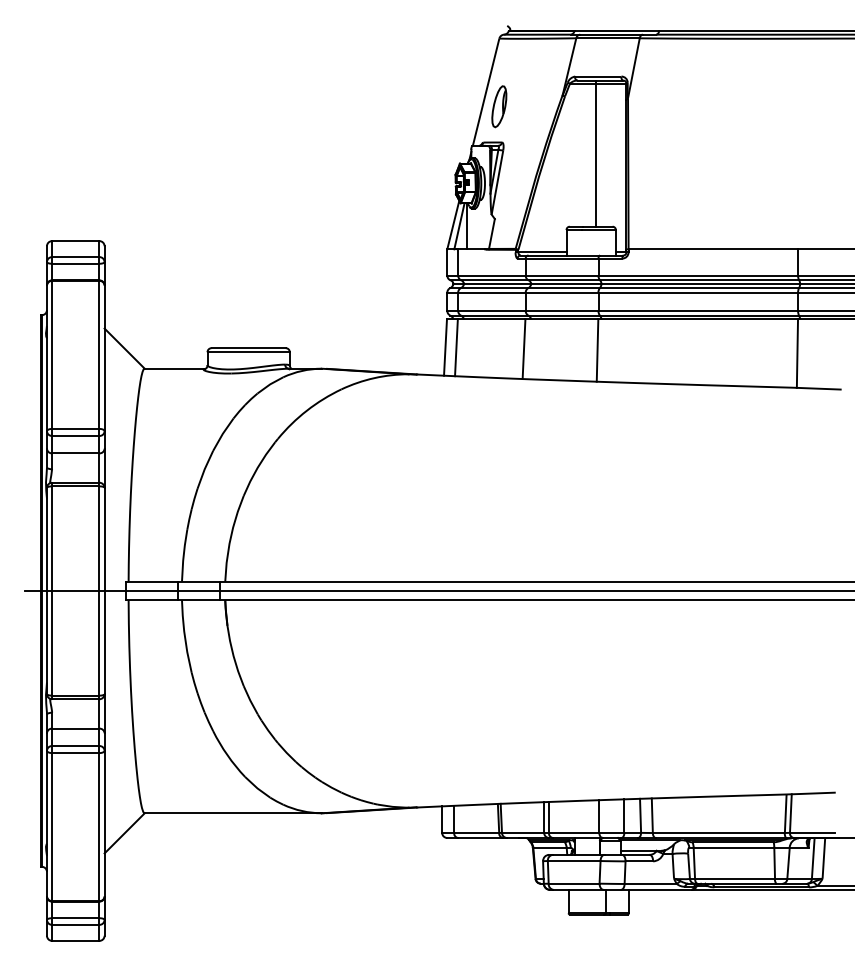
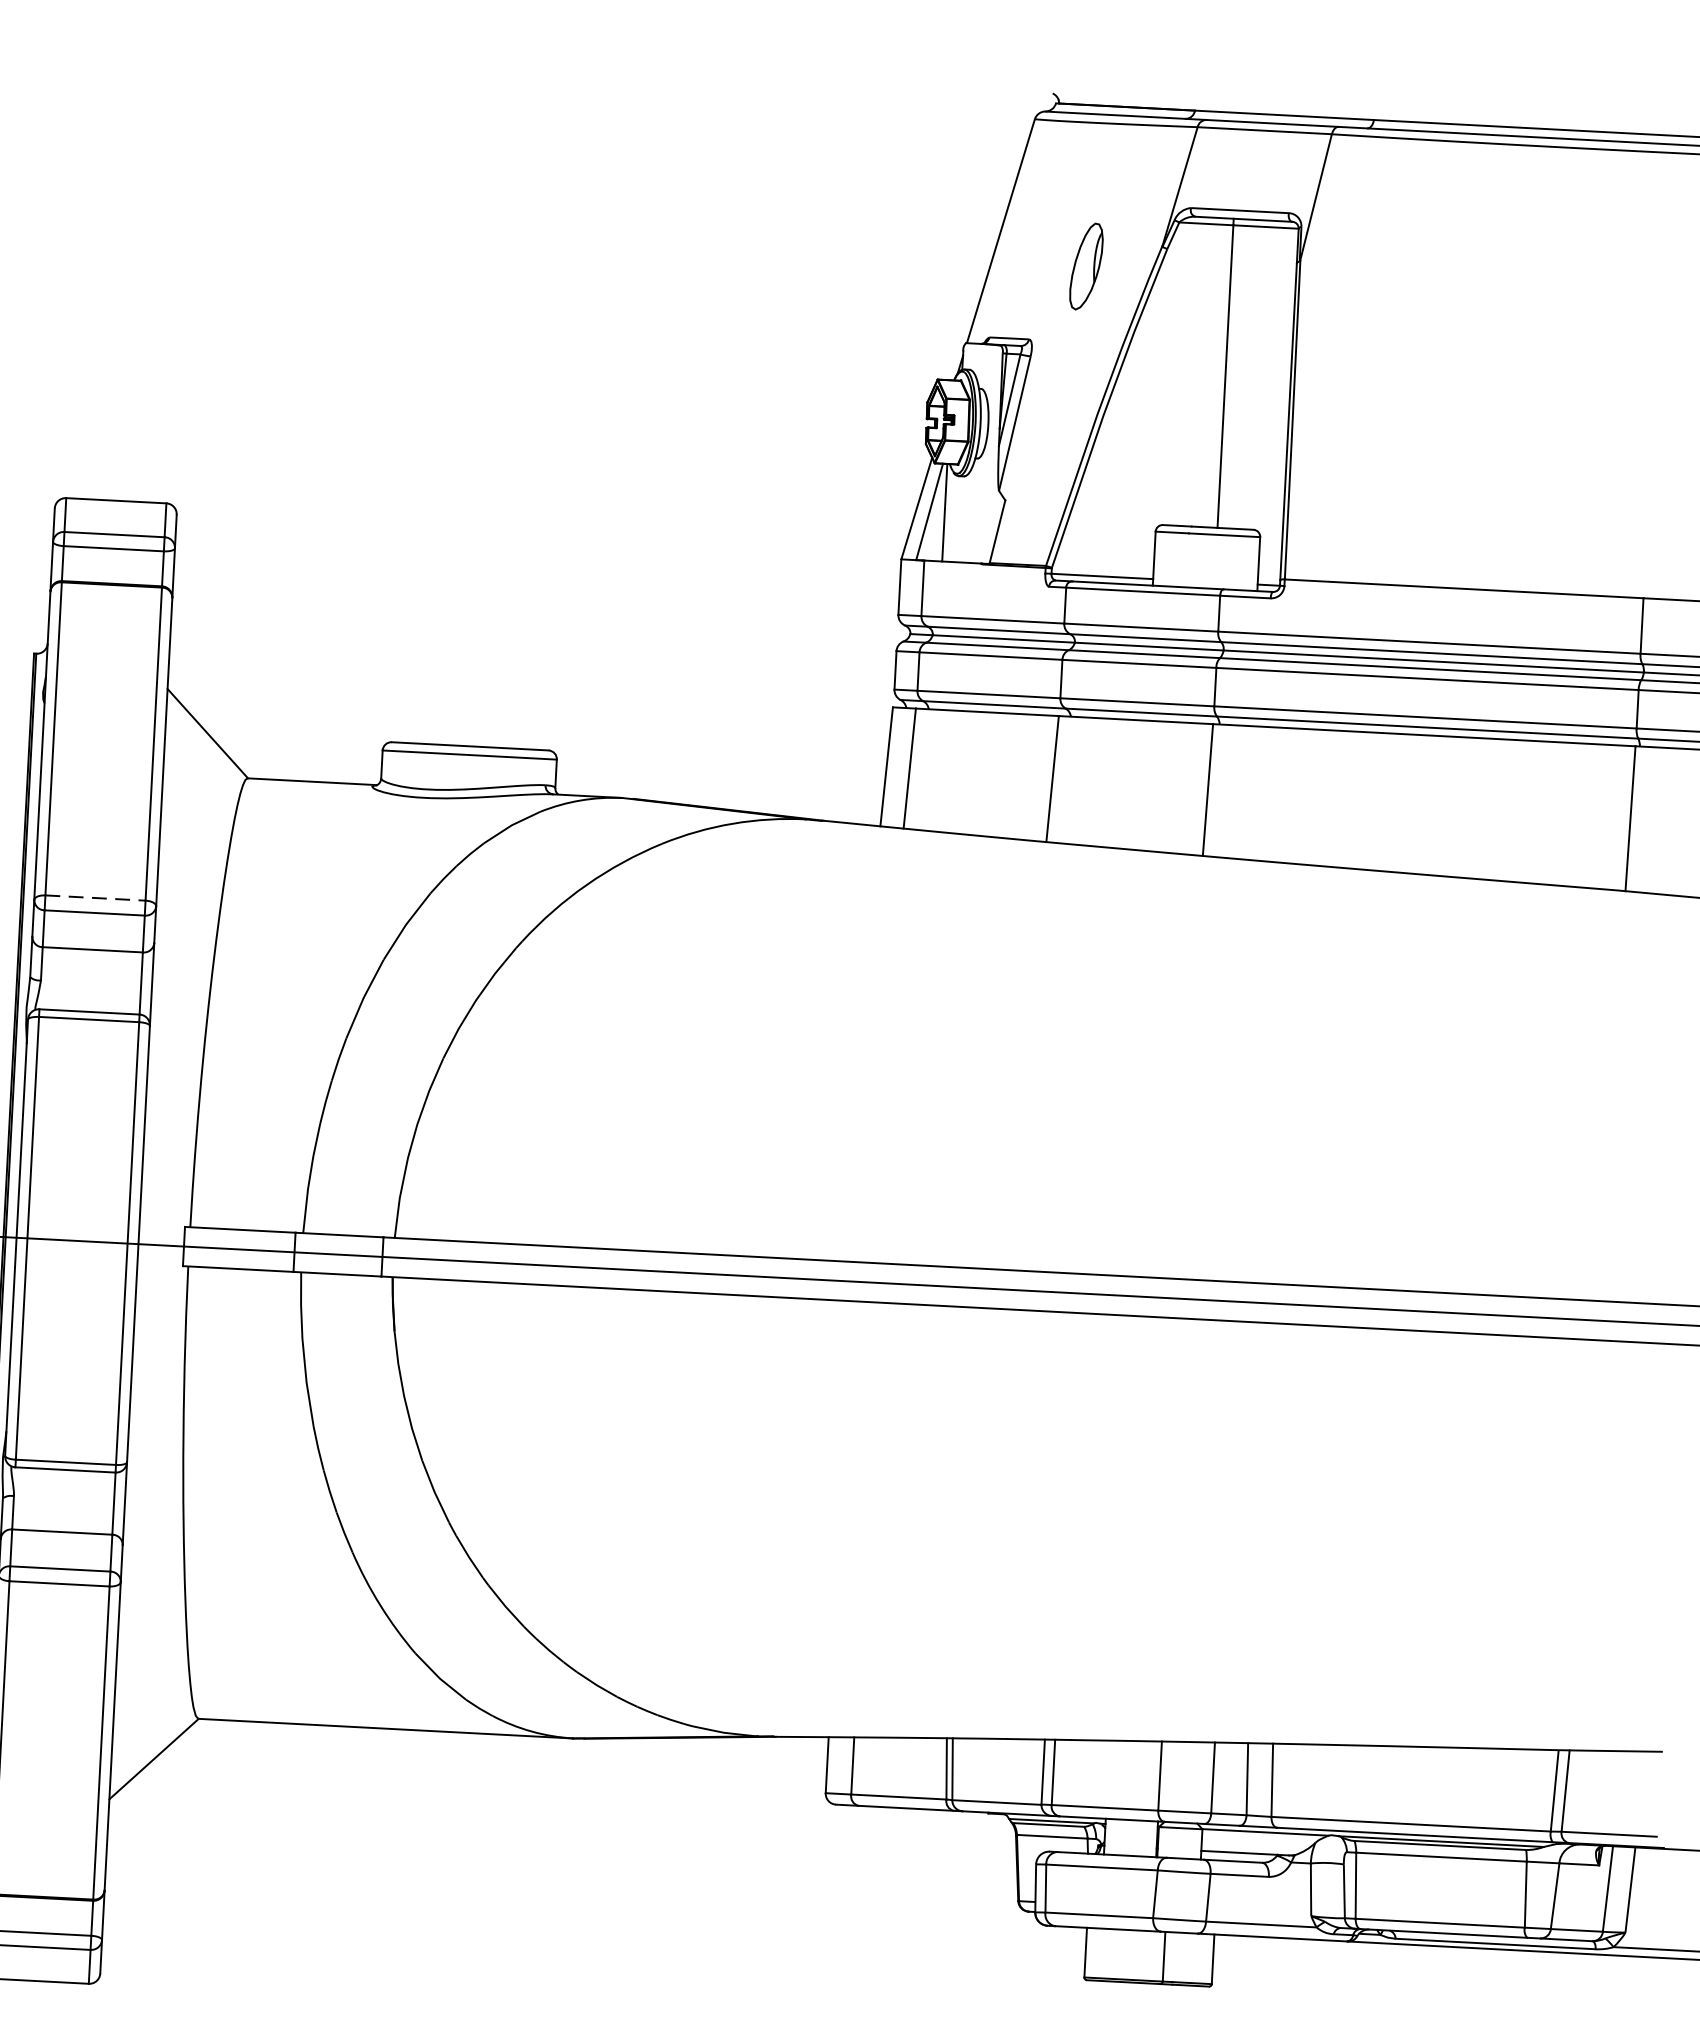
part: (499, 106) -> (1086, 266), moved
line: (75, 428) -> (94, 897), solid -> dashed

